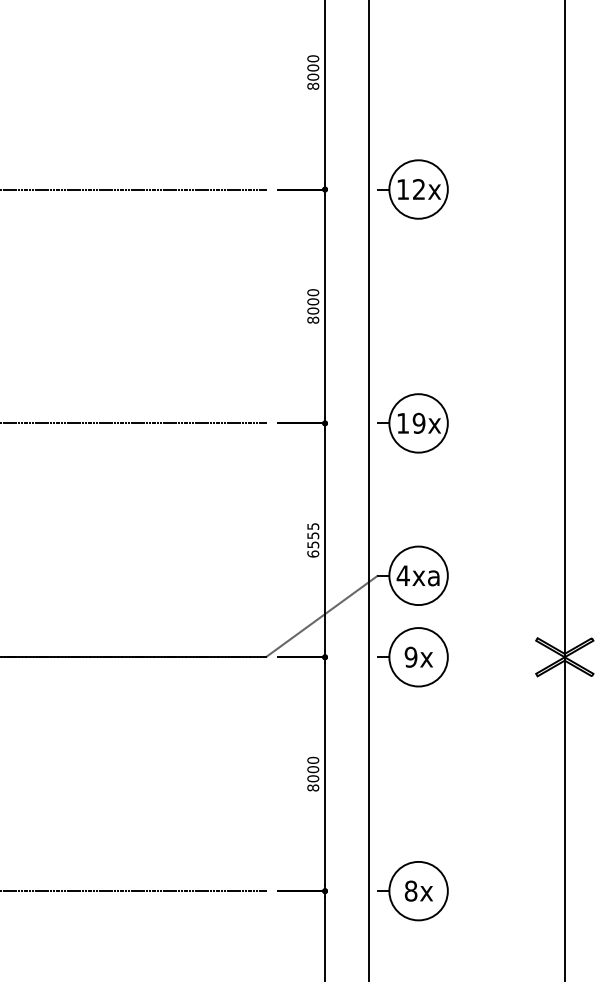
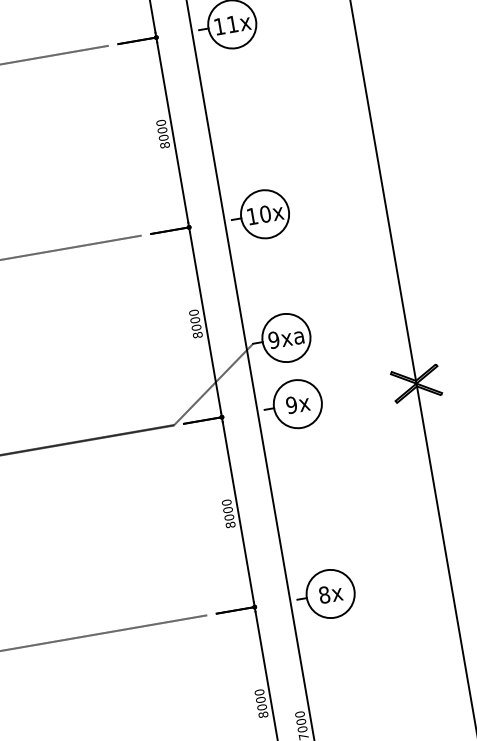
text: (418, 189) -> (232, 24), 12x -> 11x
text: (418, 423) -> (264, 214), 19x -> 10x
text: (313, 540) -> (196, 324), 6555 -> 8000
text: (402, 575) -> (273, 340), 4xa -> 9xa

